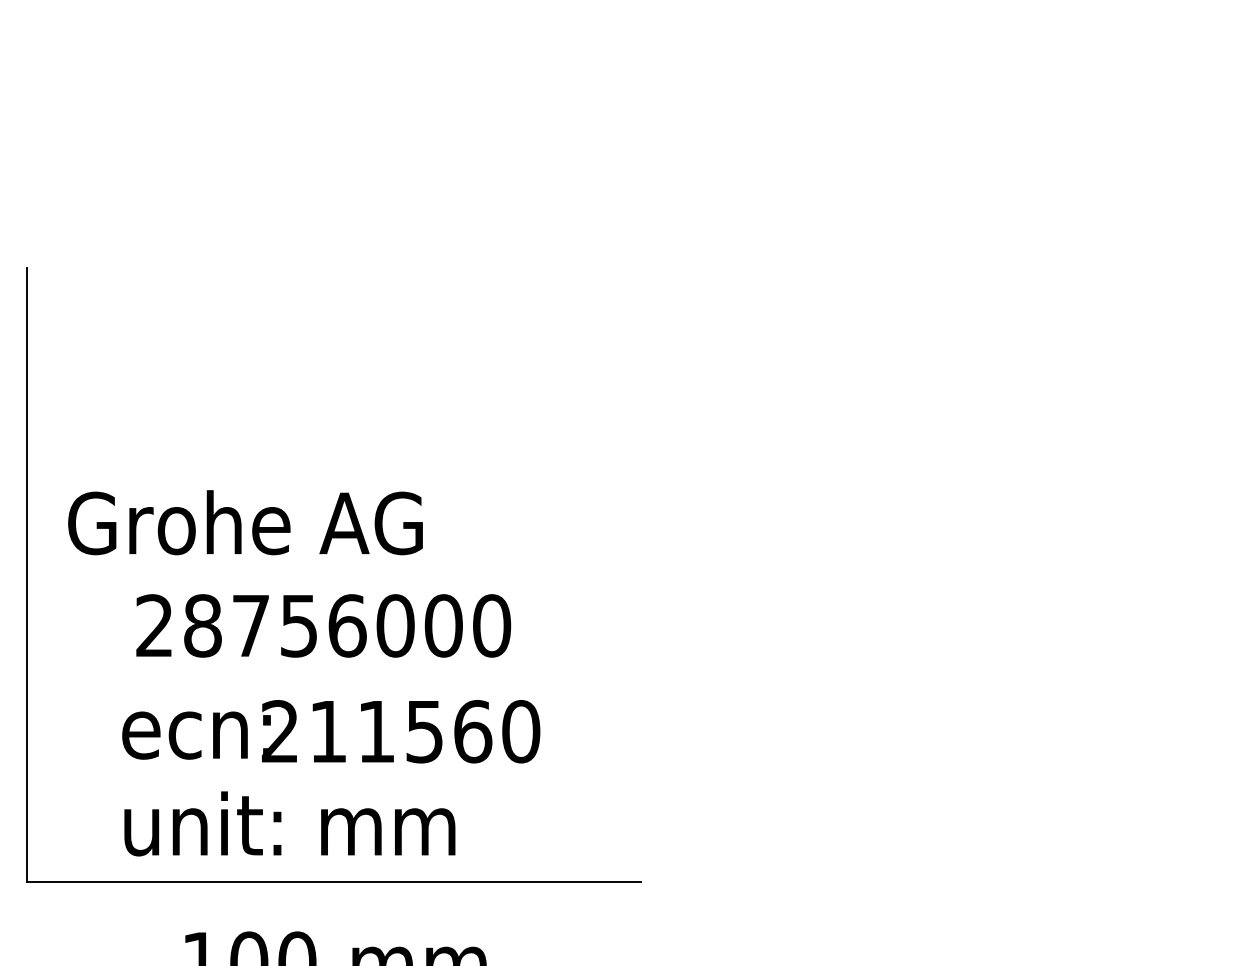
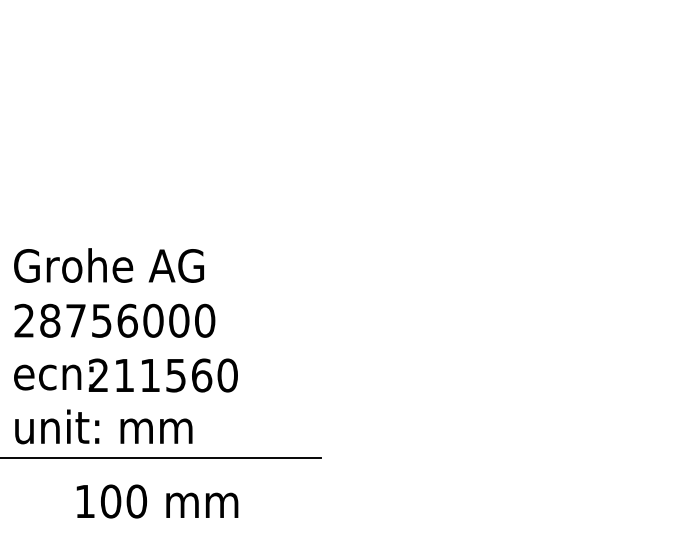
text: (322, 625) -> (114, 320), moved
text: (330, 731) -> (125, 375), moved
text: (289, 823) -> (103, 426), moved

